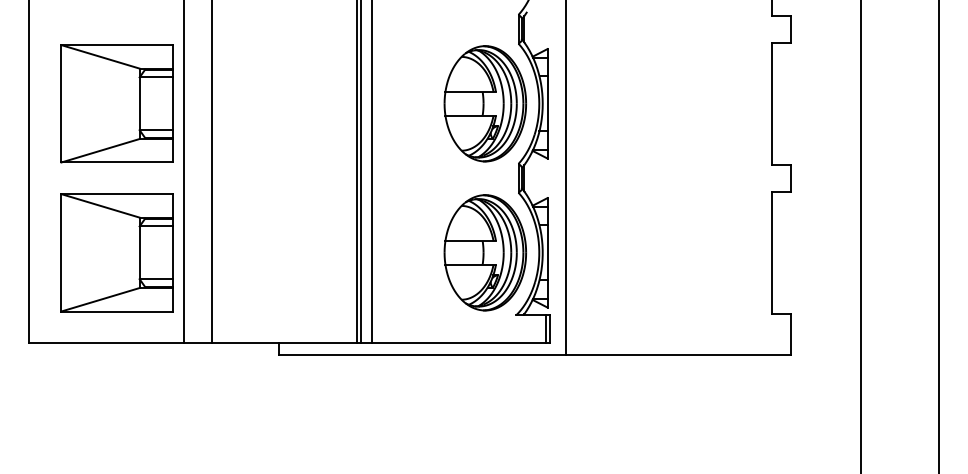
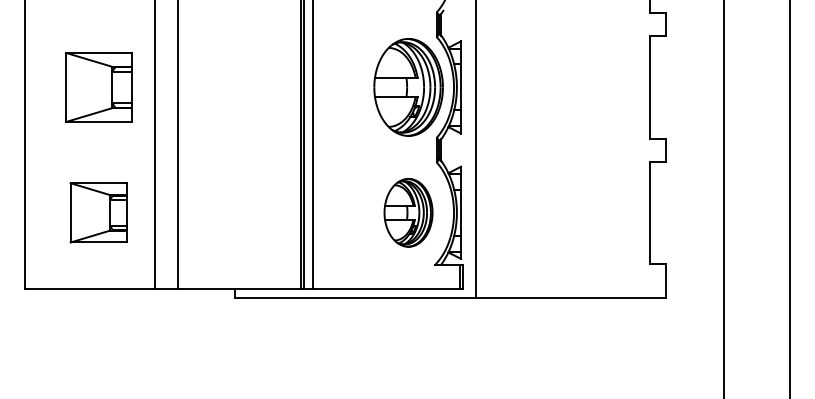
part: (116, 103) -> (98, 87), size x0.7
part: (116, 252) -> (98, 212), size x0.6
part: (484, 252) -> (407, 212), size x0.7

